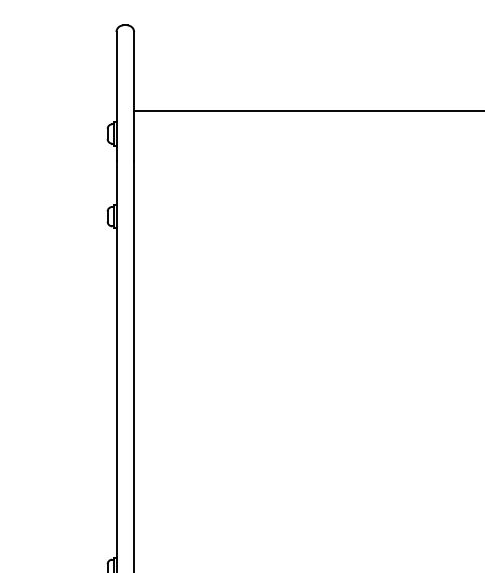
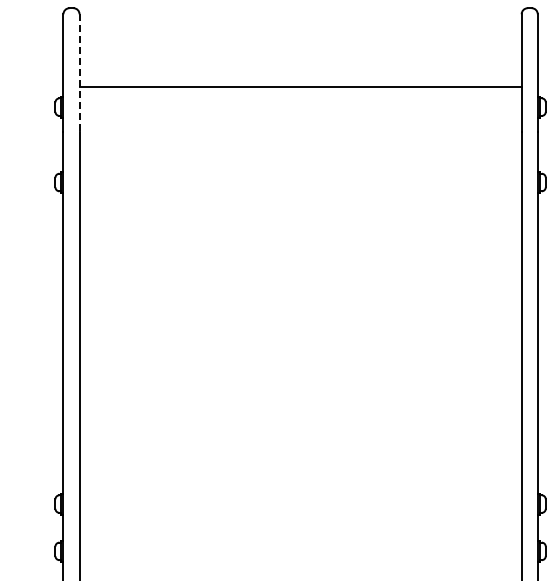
line: (134, 95) -> (79, 72), solid -> dashed

